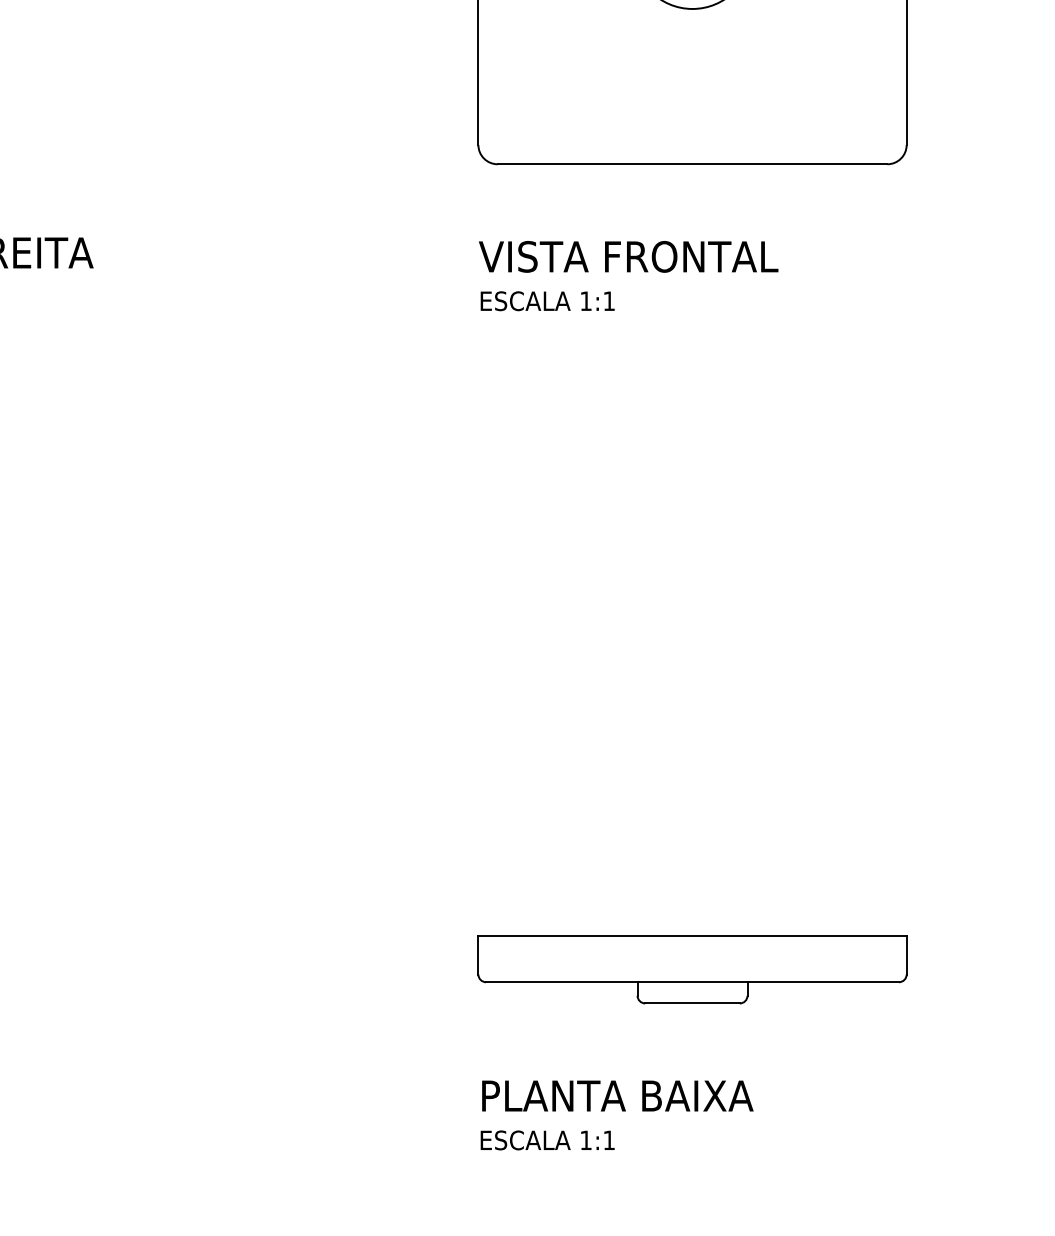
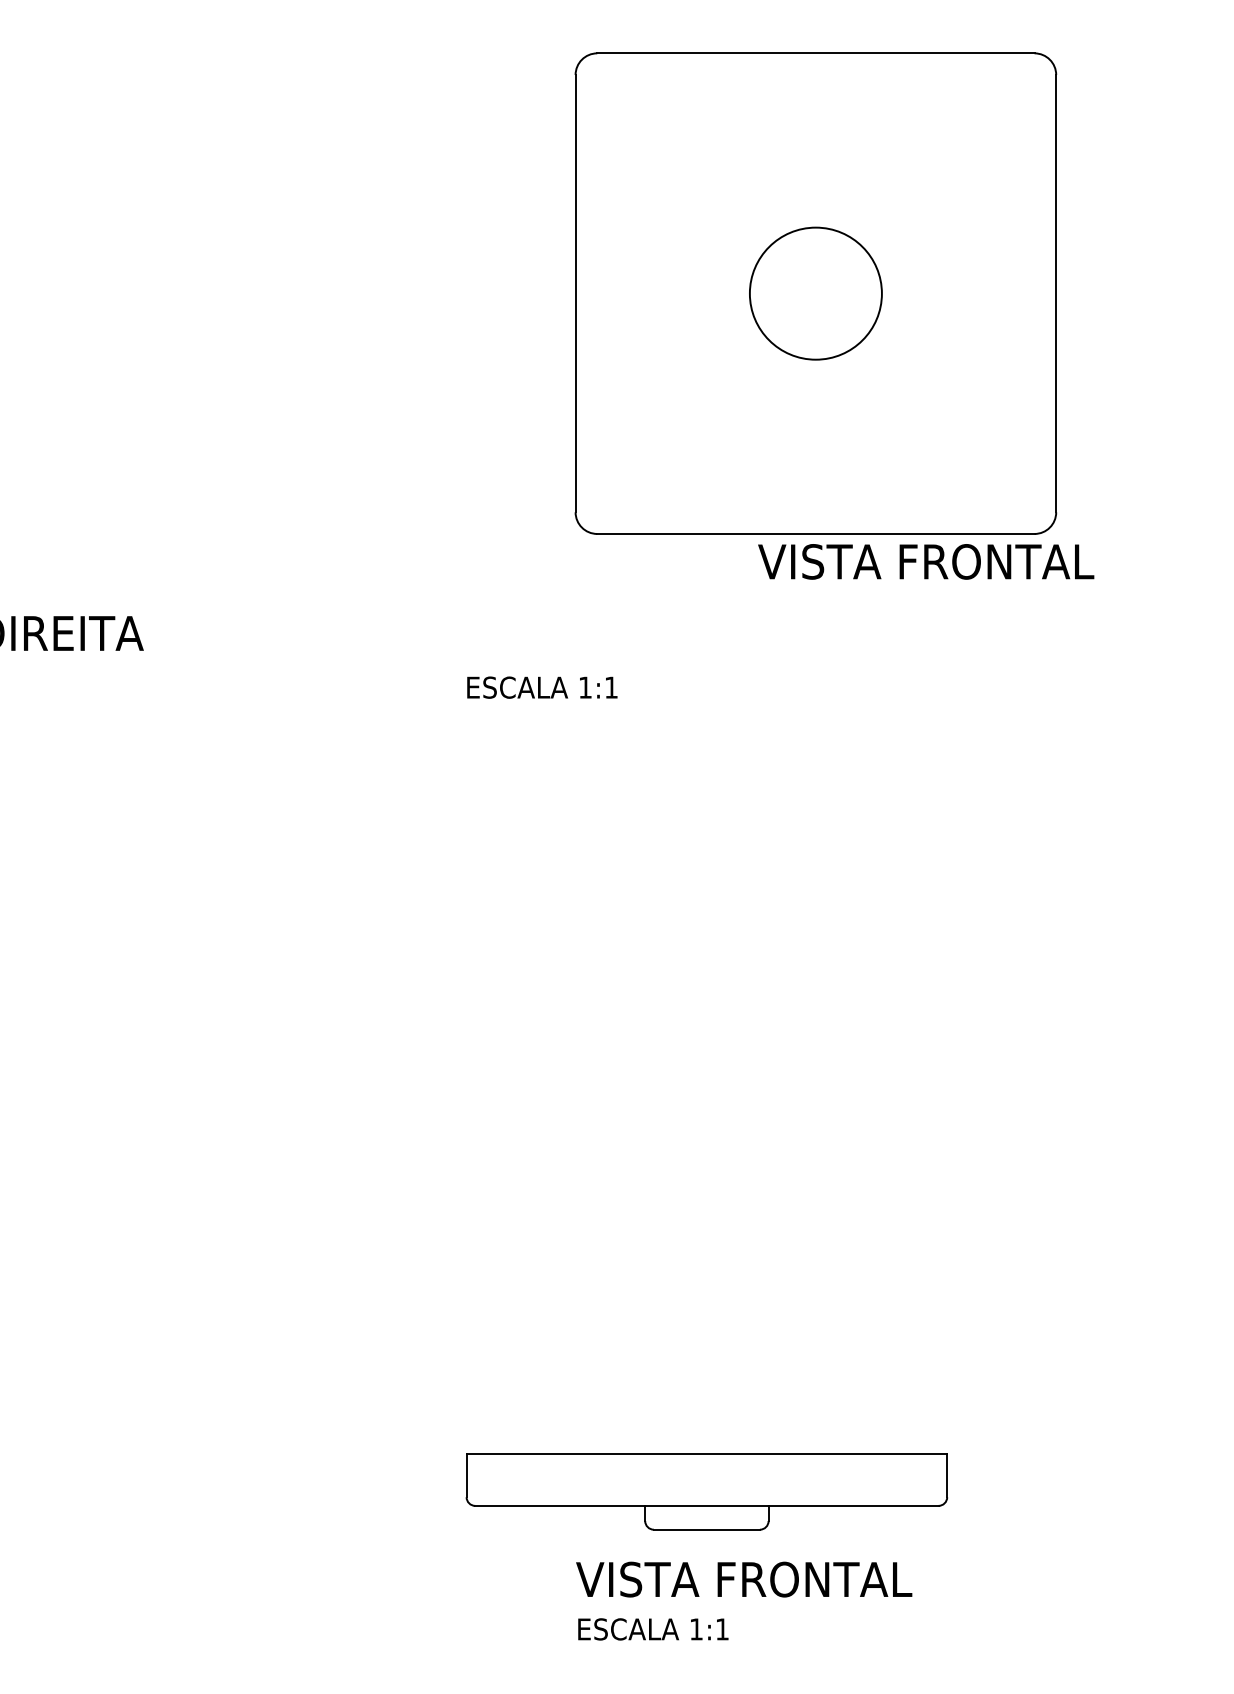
text: (628, 256) -> (926, 561), moved
text: (547, 301) -> (542, 687), moved
part: (692, 969) -> (706, 1491), moved
text: (628, 1095) -> (744, 1579), PLANTA BAIXA -> VISTA FRONTAL

